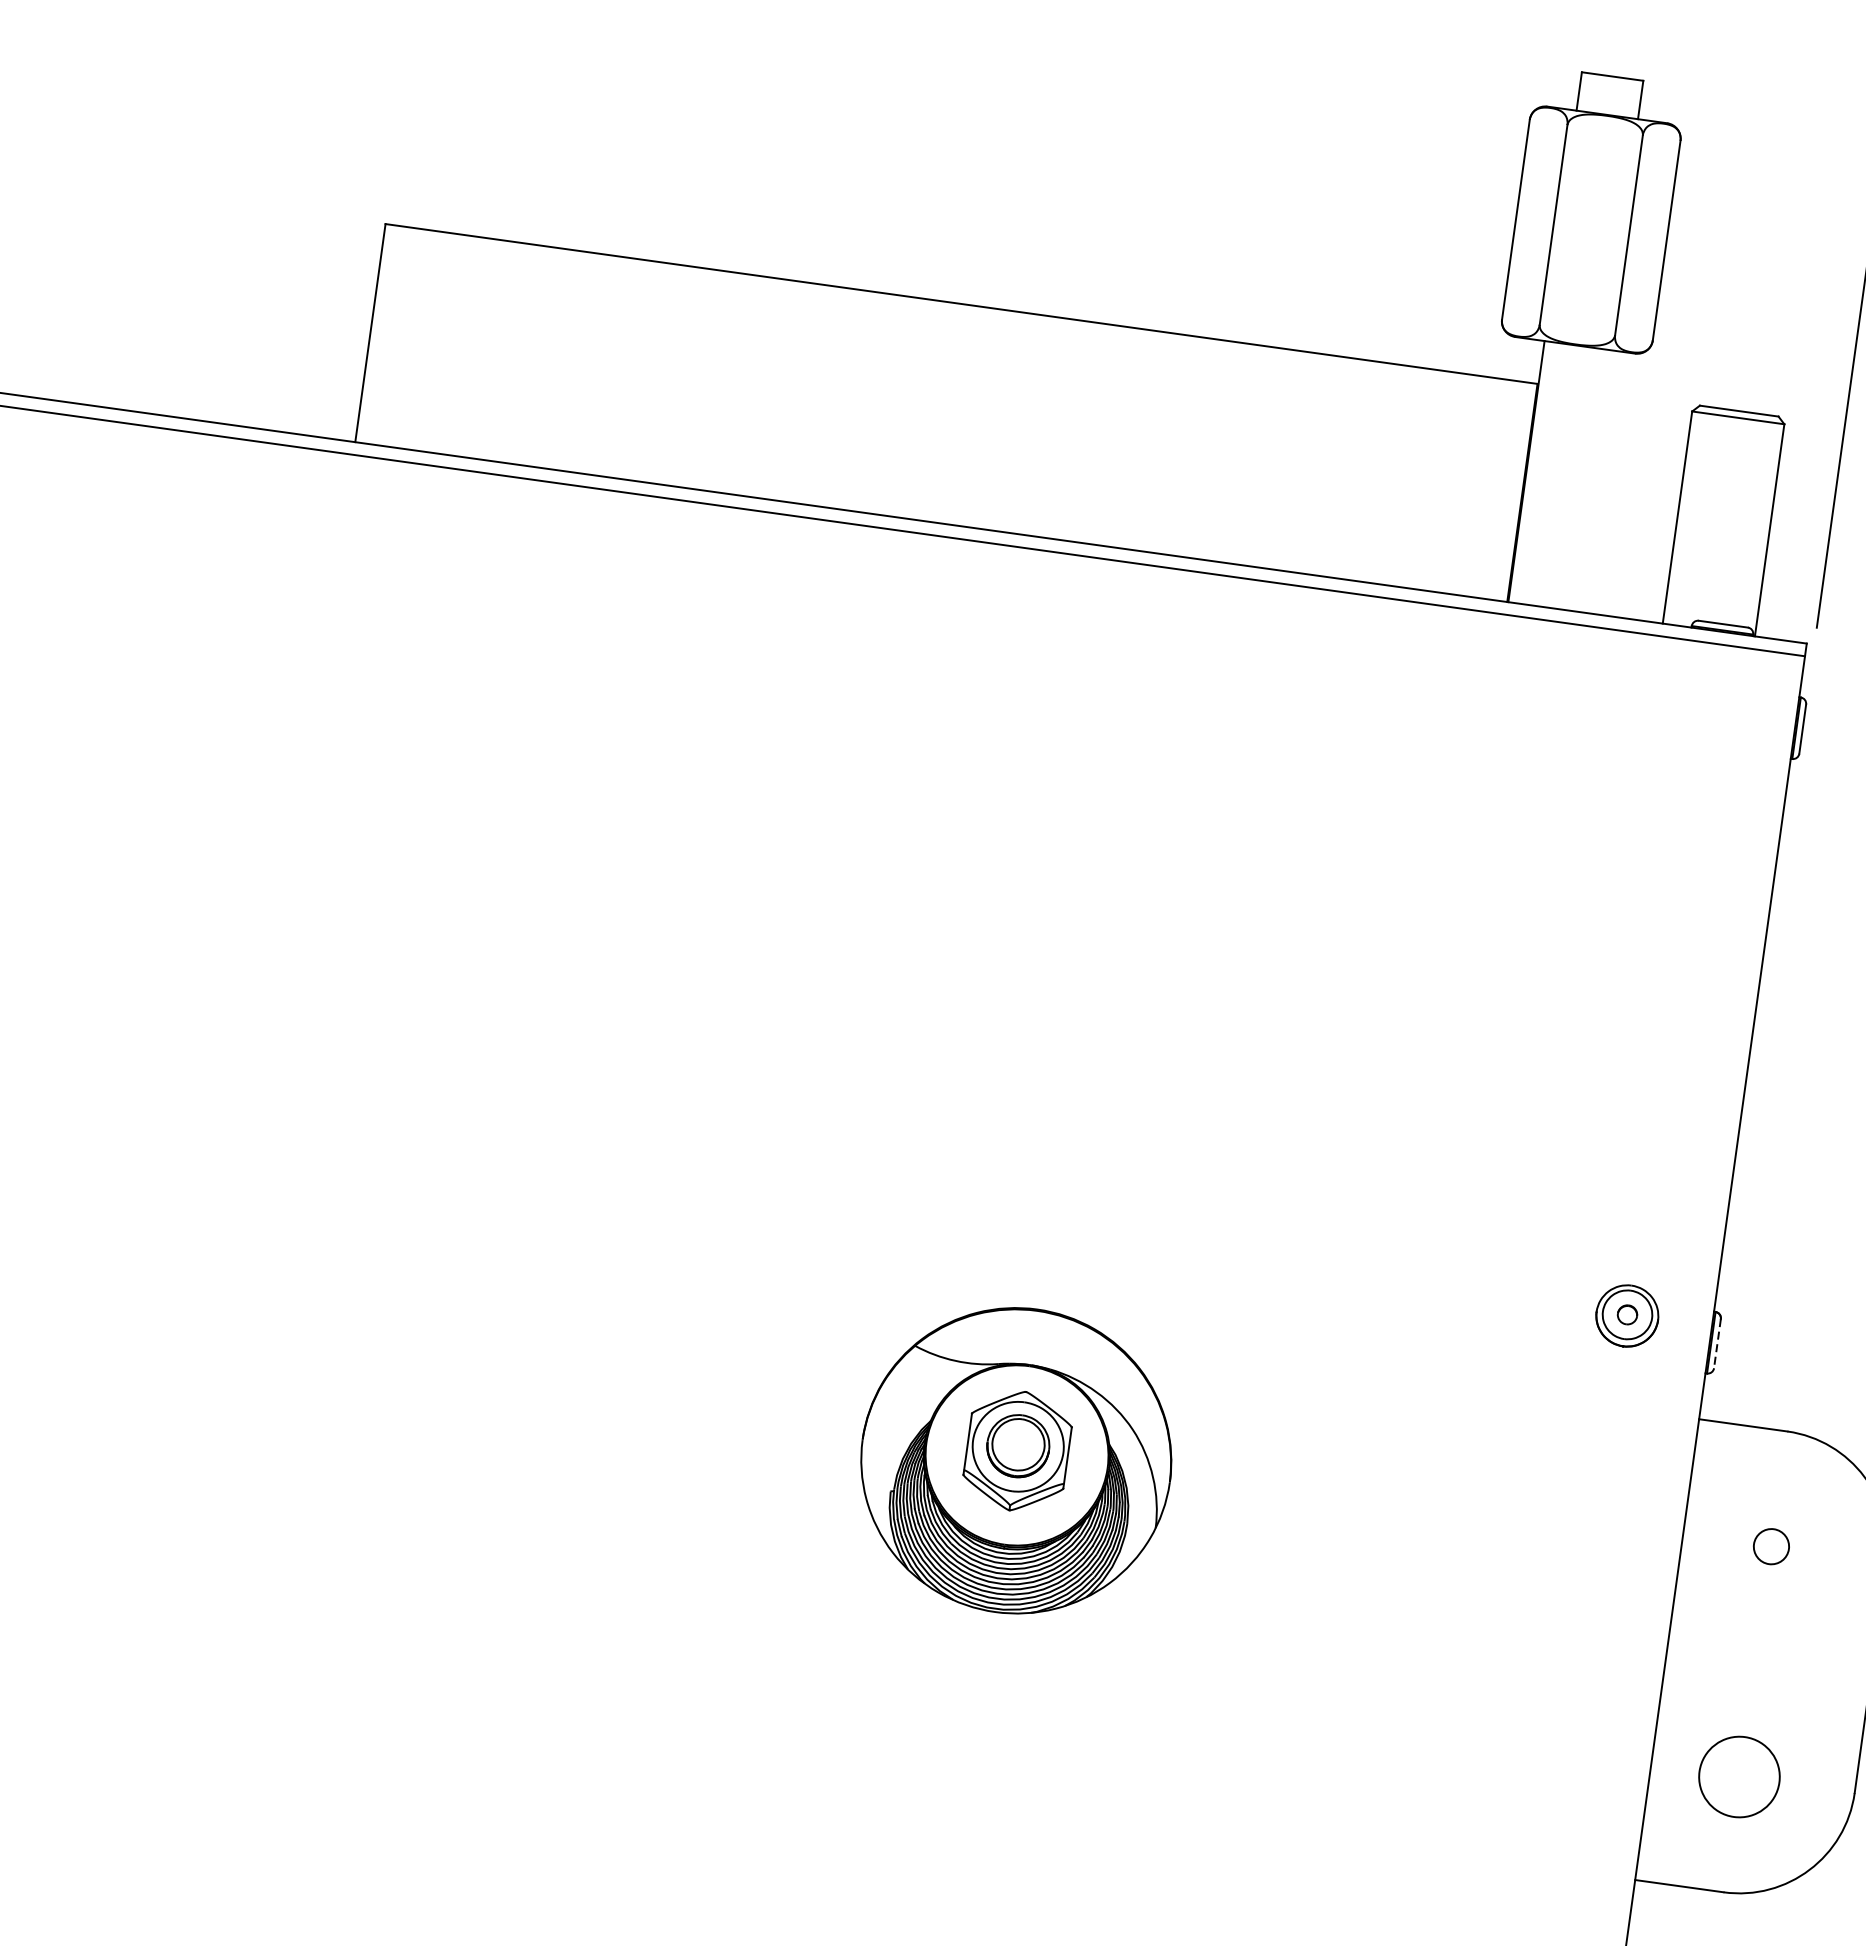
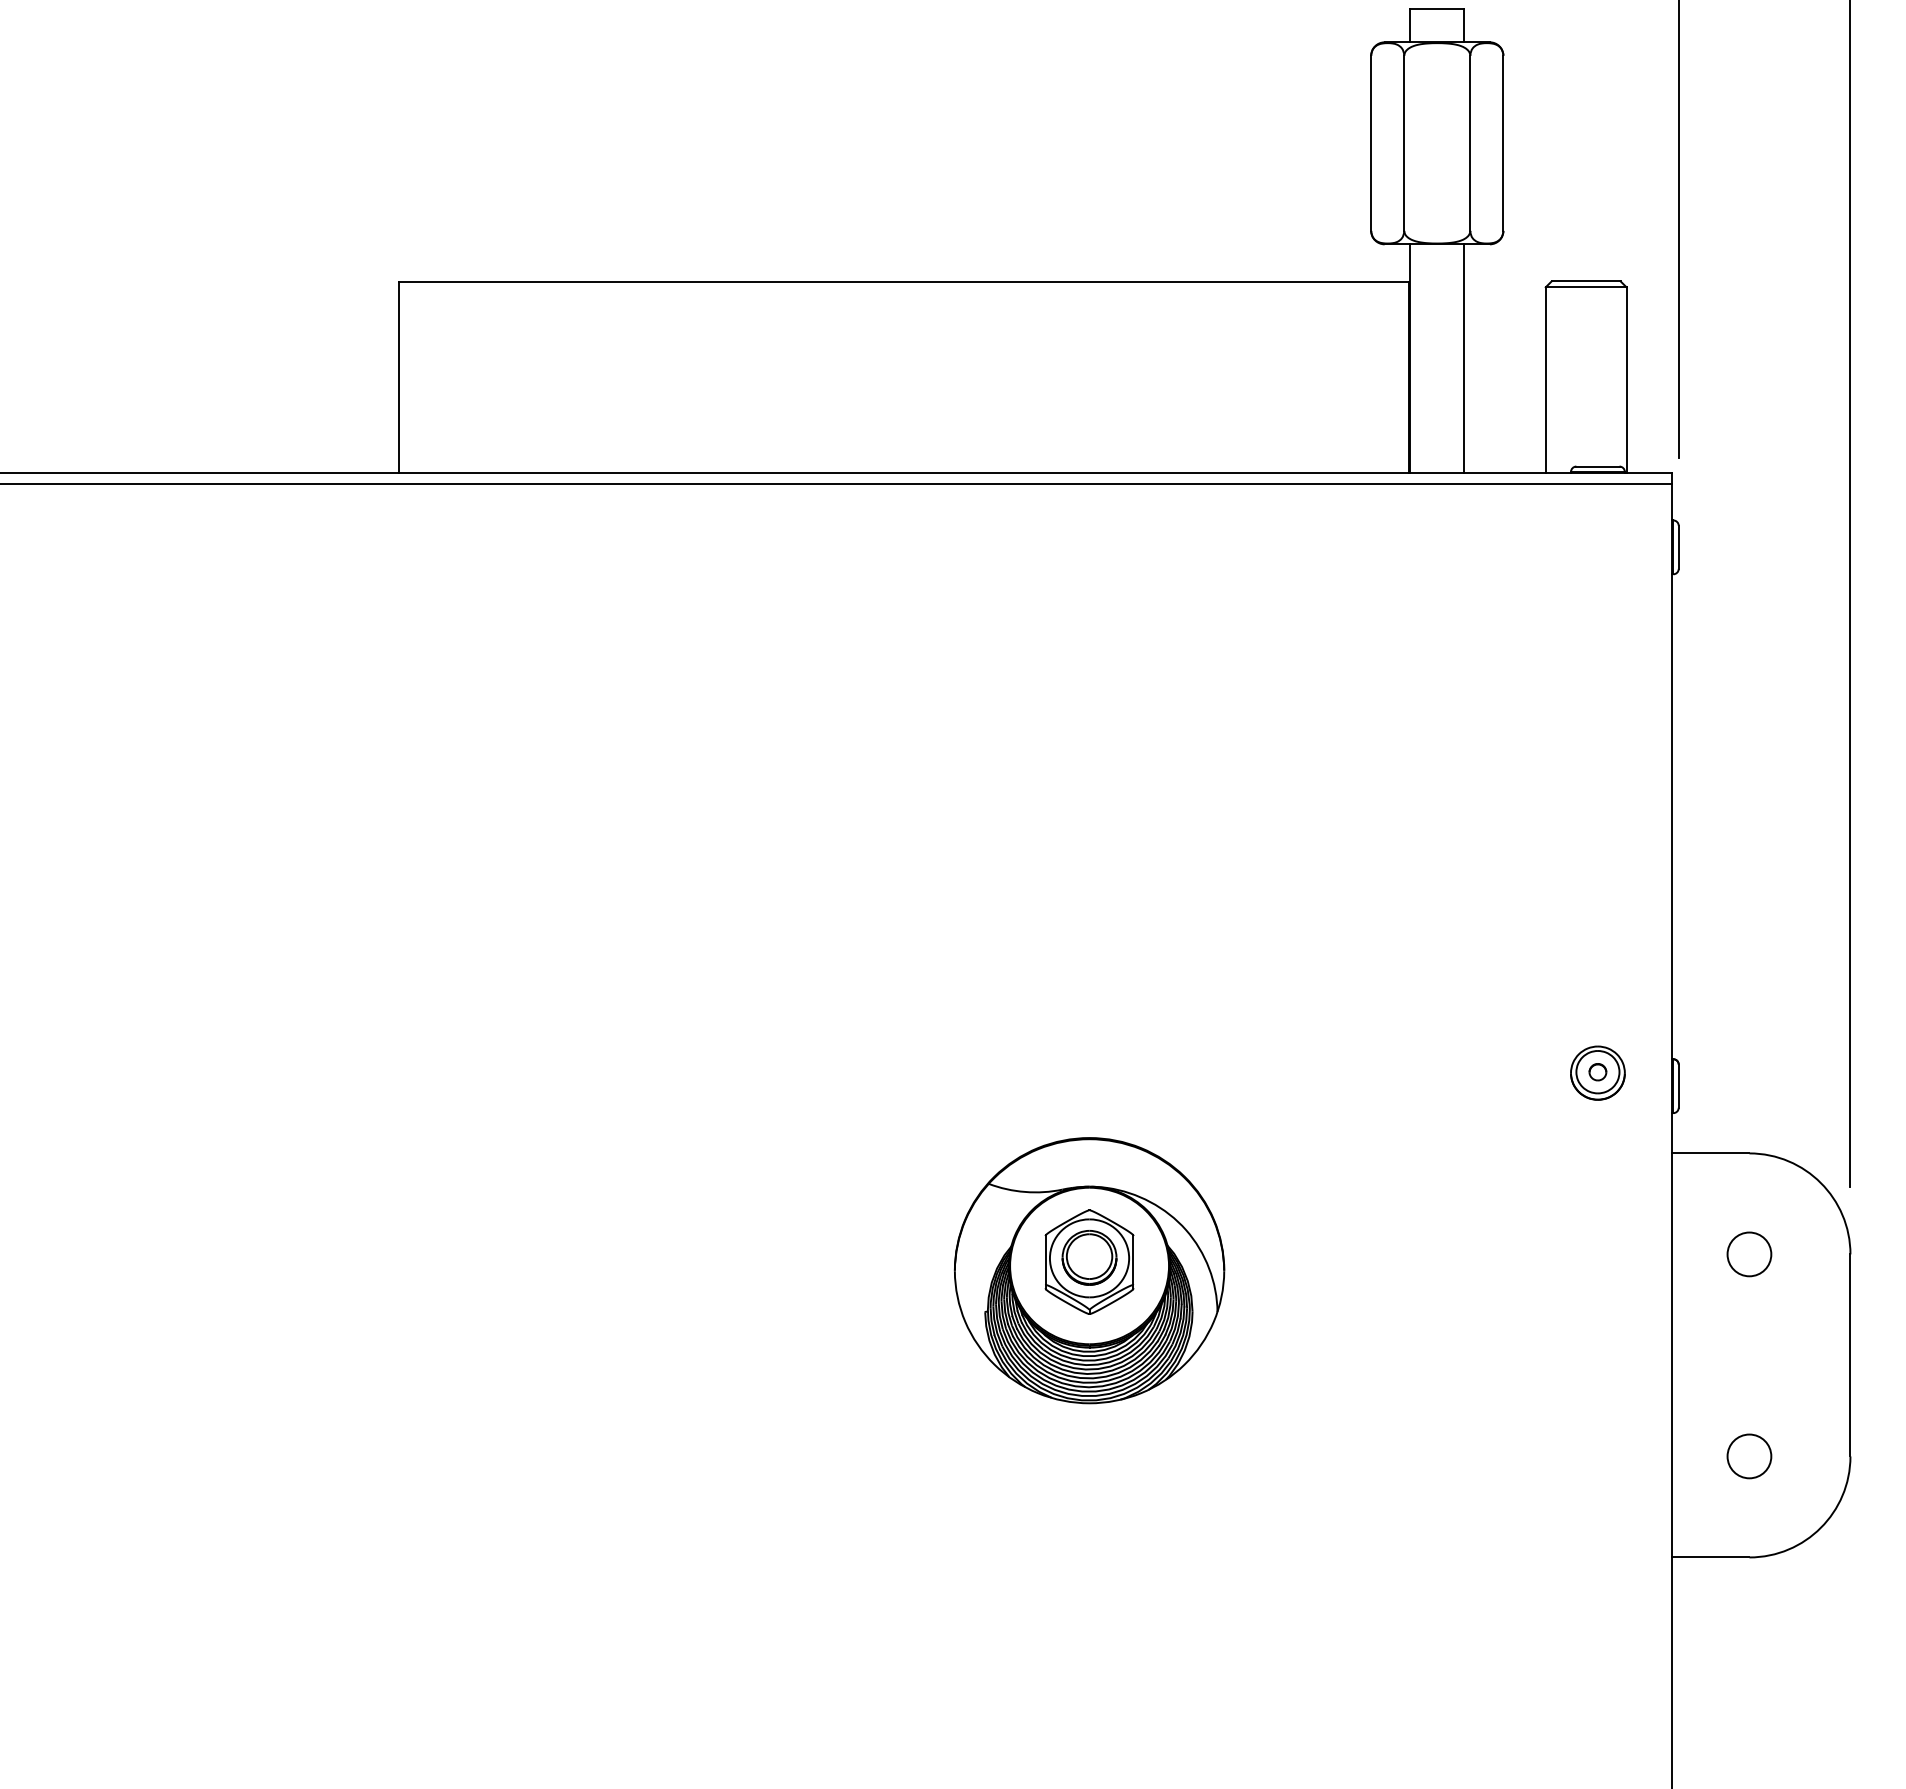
line: (1588, 479) -> (1464, 358), added
line: (1717, 1343) -> (1678, 1086), dashed -> solid
circle: (1771, 1546) -> (1749, 1254), size x1.43
circle: (1739, 1777) -> (1749, 1456), size x0.62

